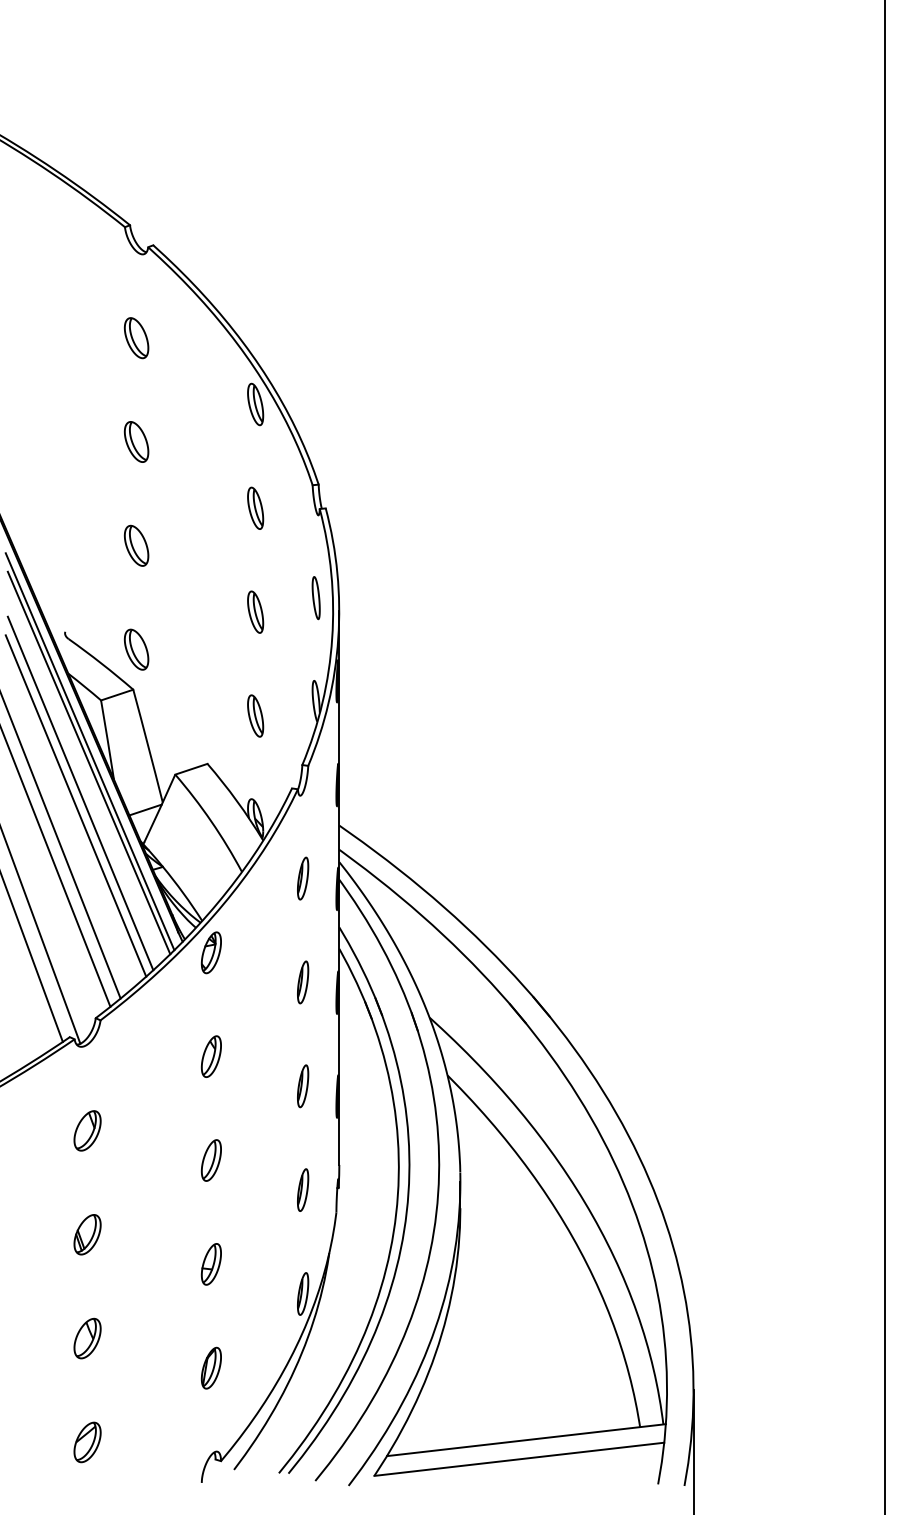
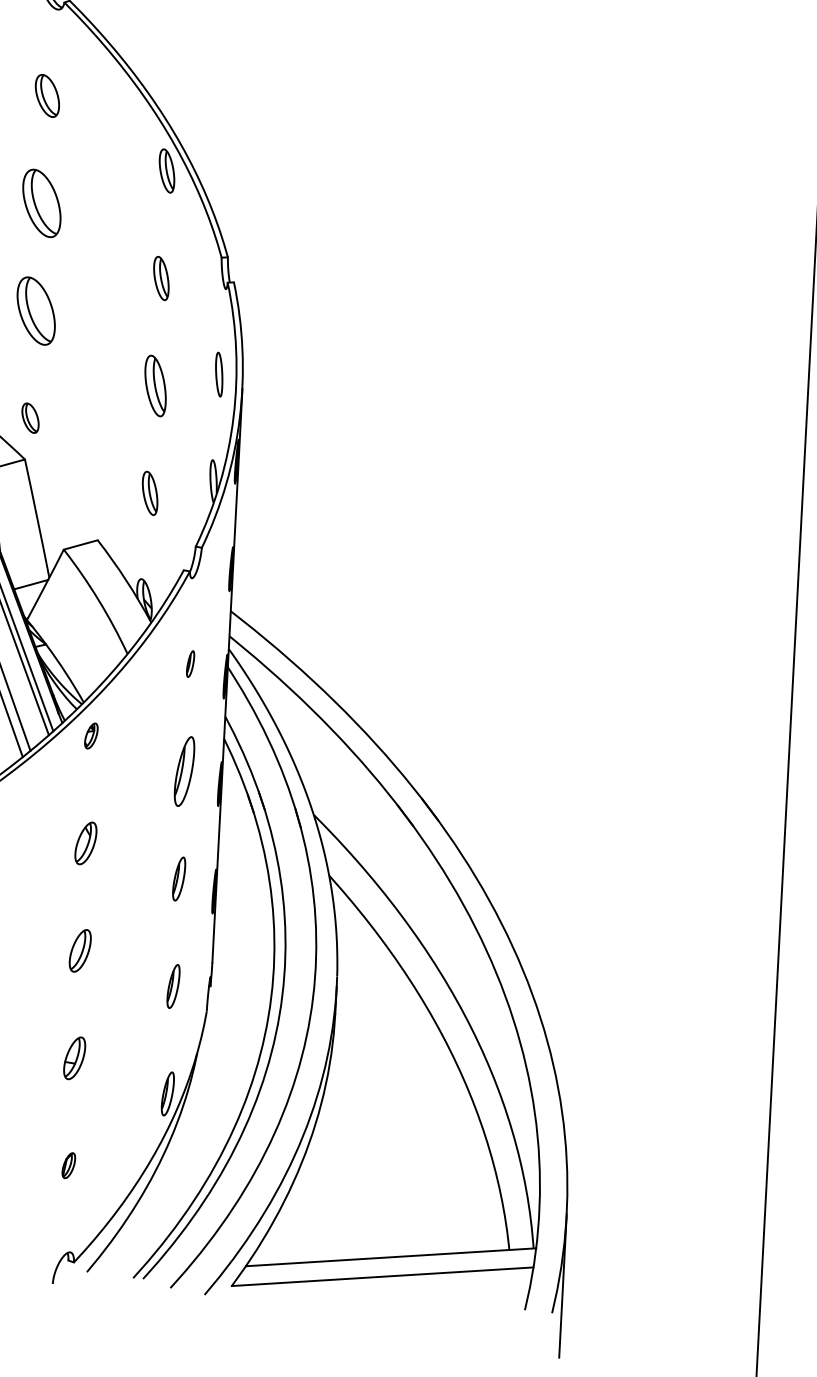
part: (136, 441) -> (41, 202), size x1.6
part: (136, 545) -> (36, 310), size x1.6
part: (255, 611) -> (155, 385), size x1.4
part: (136, 649) -> (30, 418), size x0.7
part: (303, 878) -> (190, 664), size x0.6
part: (210, 952) -> (90, 735), size x0.6
part: (303, 982) -> (185, 771), size x1.6
part: (210, 1367) -> (68, 1164), size x0.6

